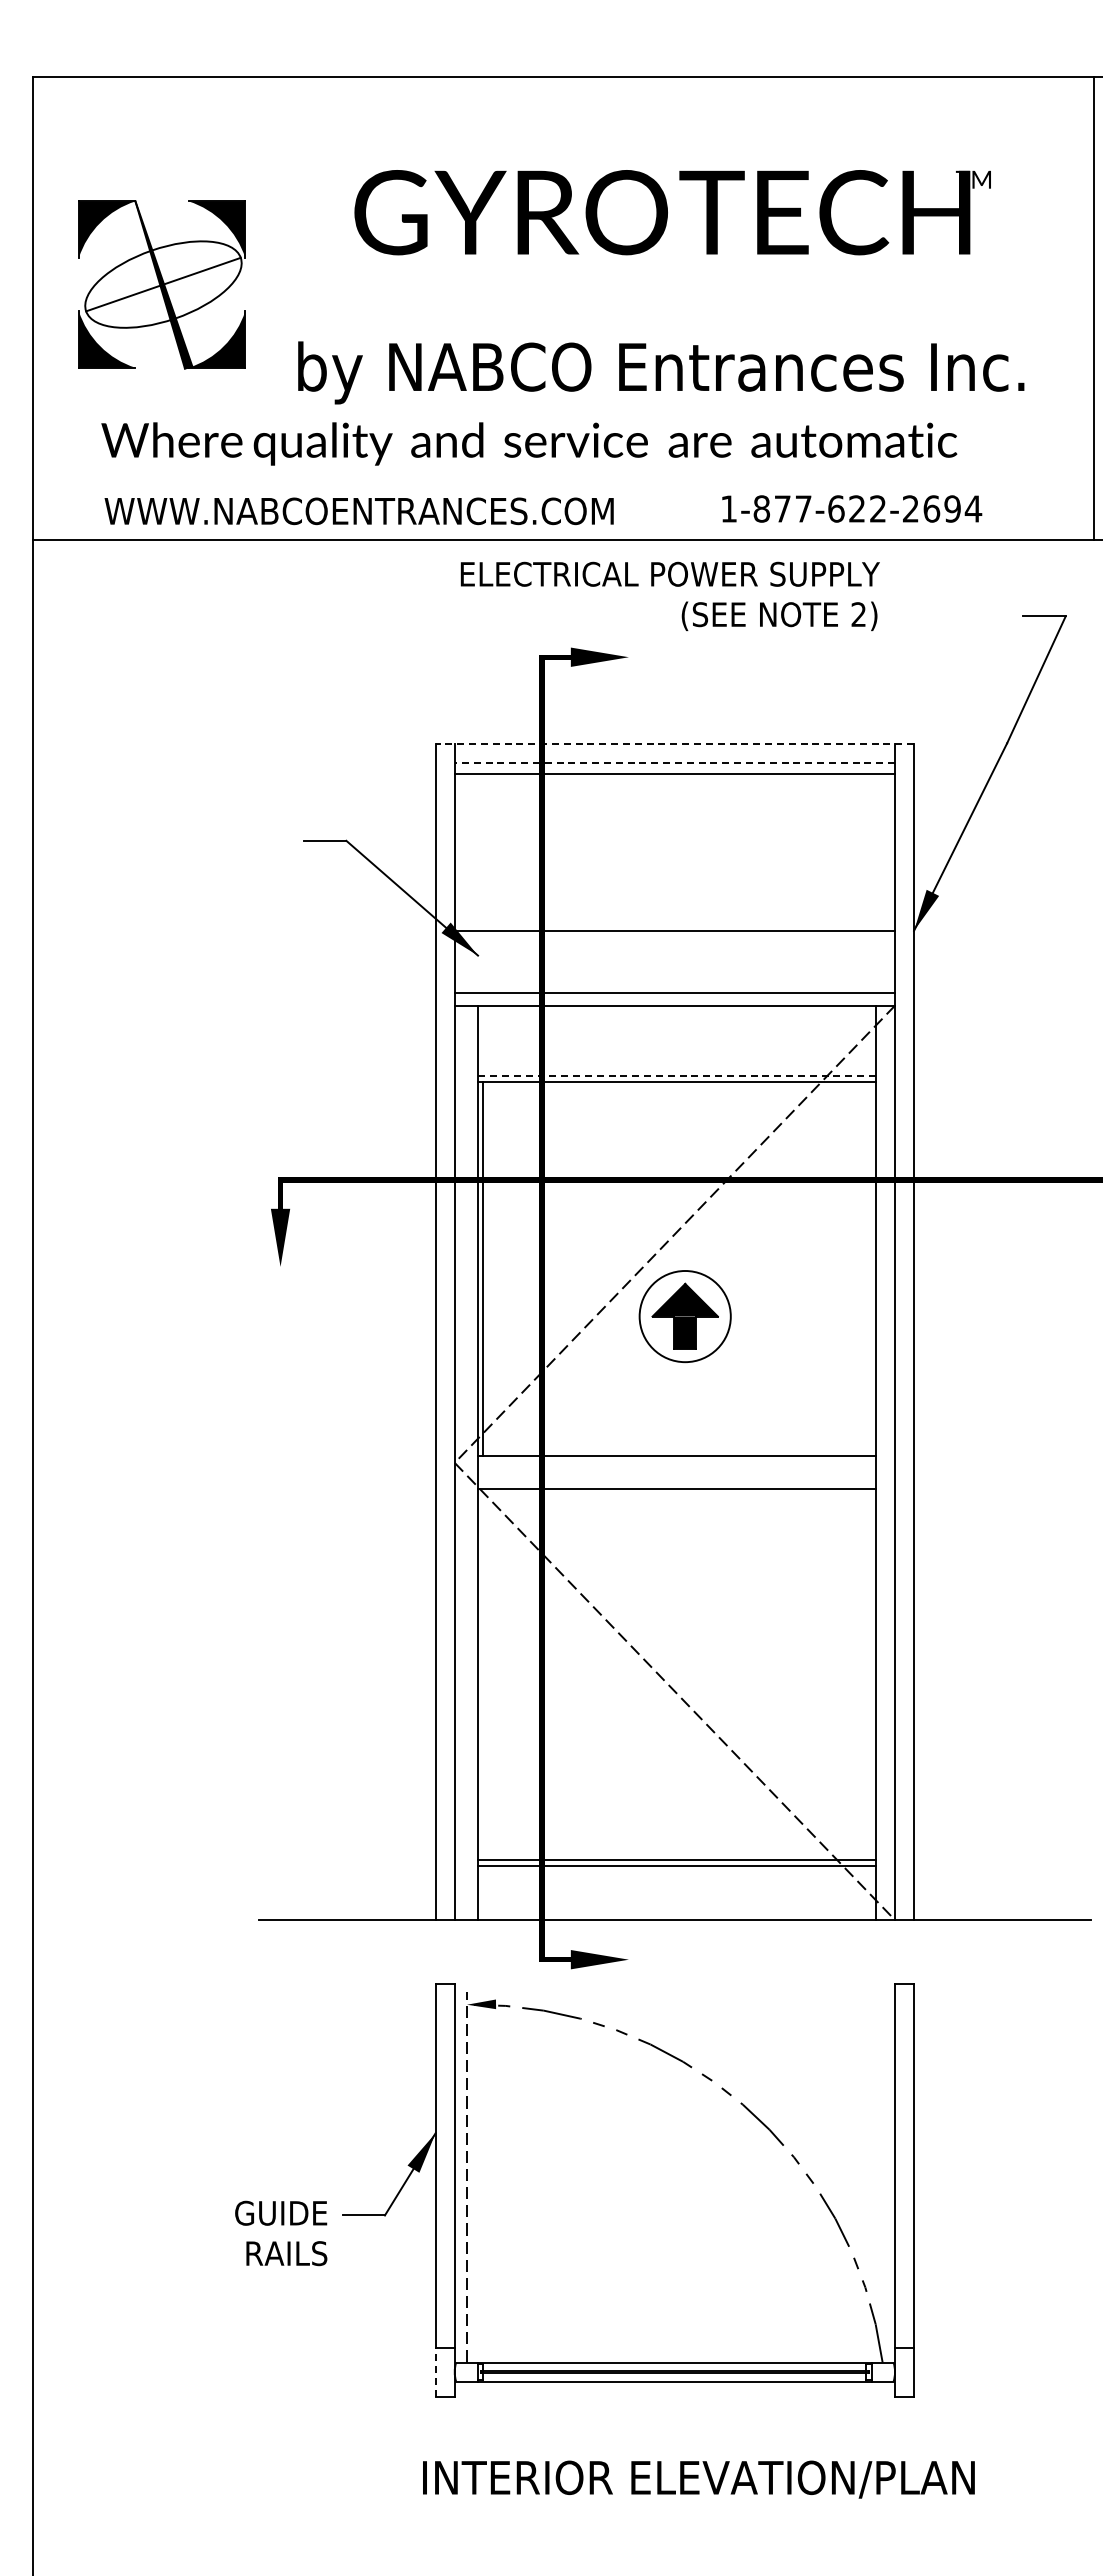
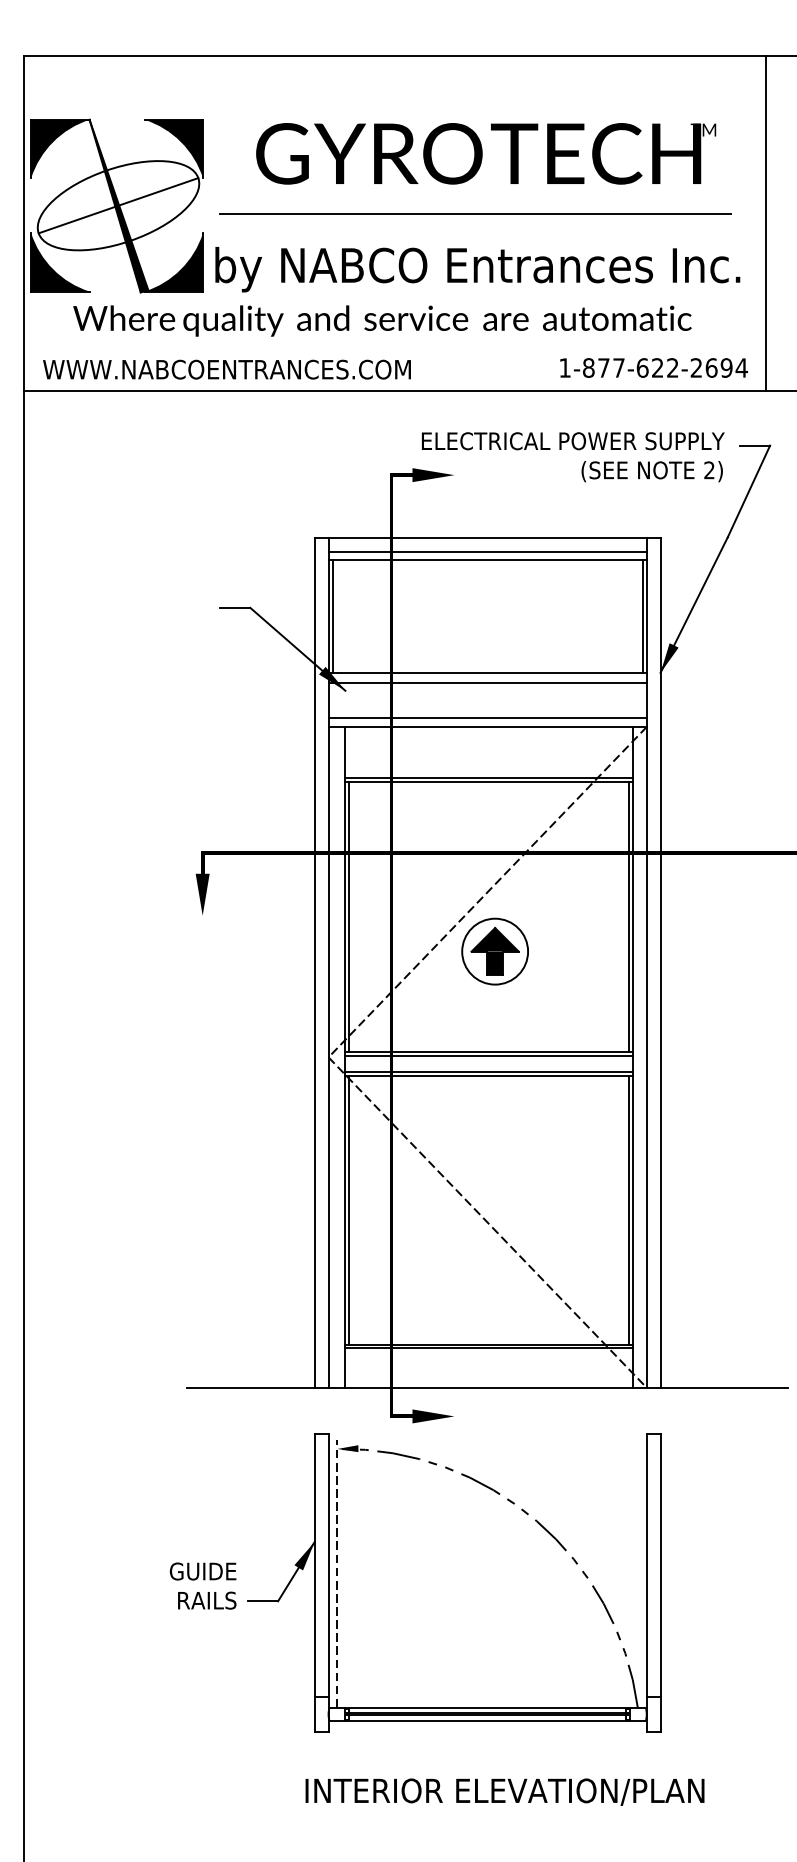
part: (161, 284) -> (116, 205), size x1.43
line: (658, 296) -> (475, 214), added
line: (1094, 308) -> (766, 223), moved
text: (852, 508) -> (654, 367), moved
text: (358, 511) -> (226, 369), moved
text: (669, 596) -> (572, 457), moved
line: (674, 744) -> (487, 538), dashed -> solid
line: (674, 763) -> (487, 551), dashed -> solid
line: (460, 852) -> (332, 616), added
line: (889, 852) -> (642, 616), added
line: (674, 944) -> (487, 682), added
line: (676, 1076) -> (488, 778), dashed -> solid
line: (870, 1268) -> (629, 916), added
line: (676, 1461) -> (488, 1056), added
line: (676, 1483) -> (488, 1072), added
line: (483, 1674) -> (349, 1210), added
line: (870, 1674) -> (629, 1210), added
text: (281, 2233) -> (203, 1586), moved
line: (435, 2371) -> (314, 1714), dashed -> solid

